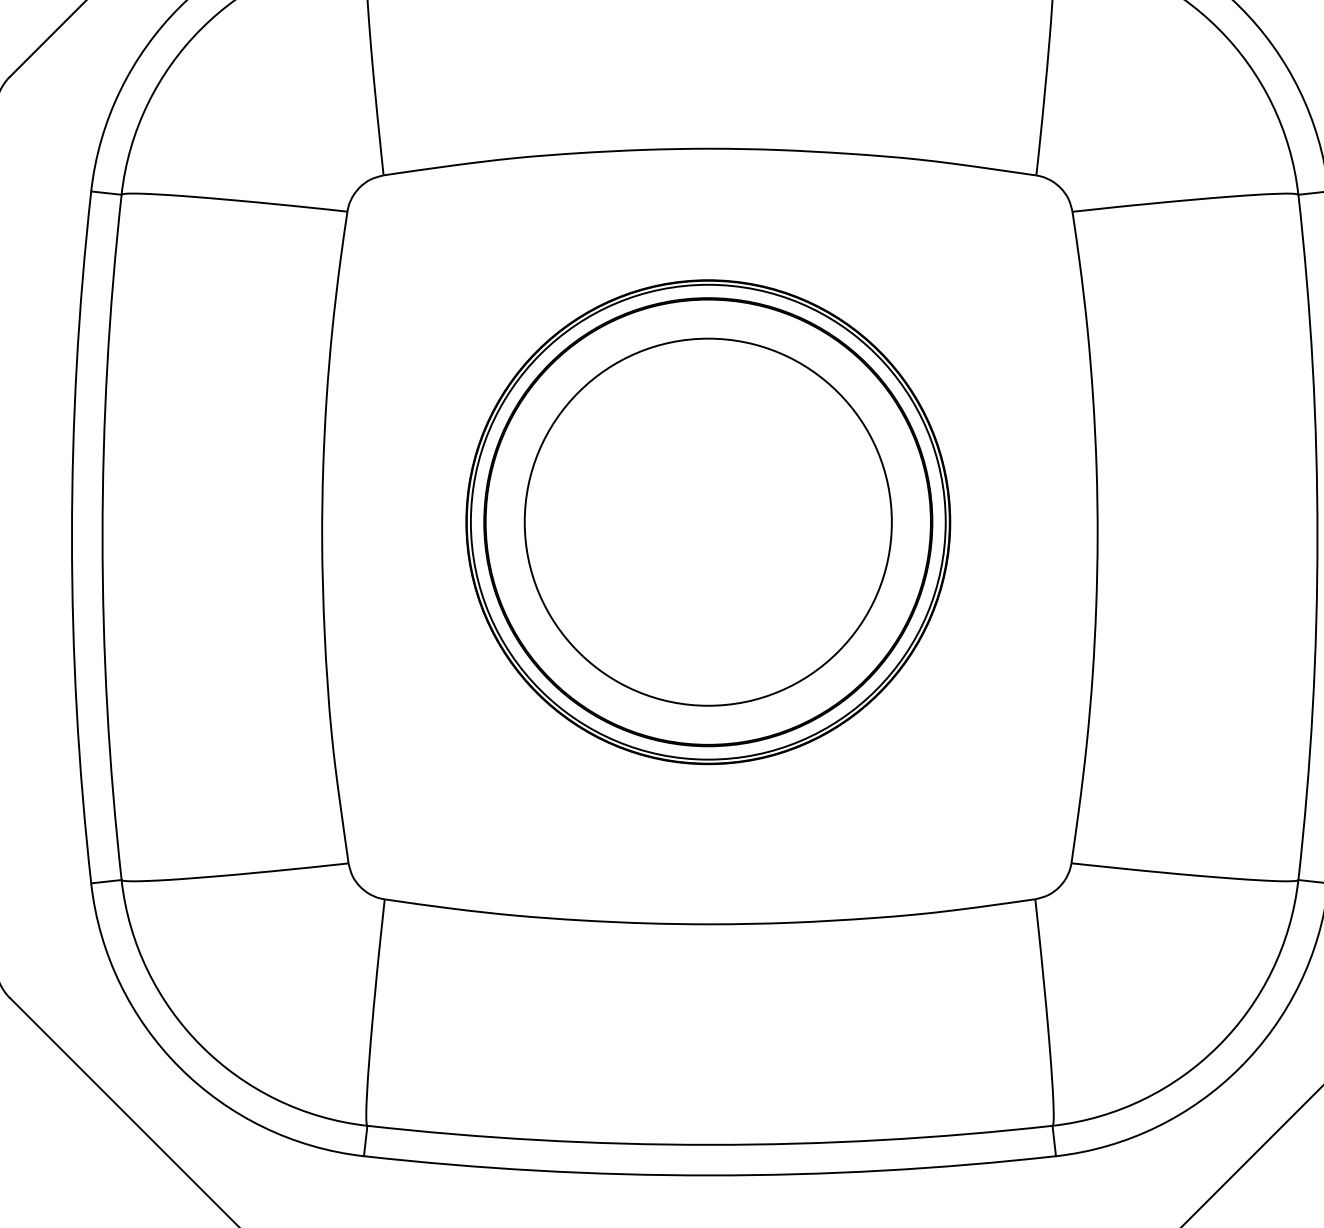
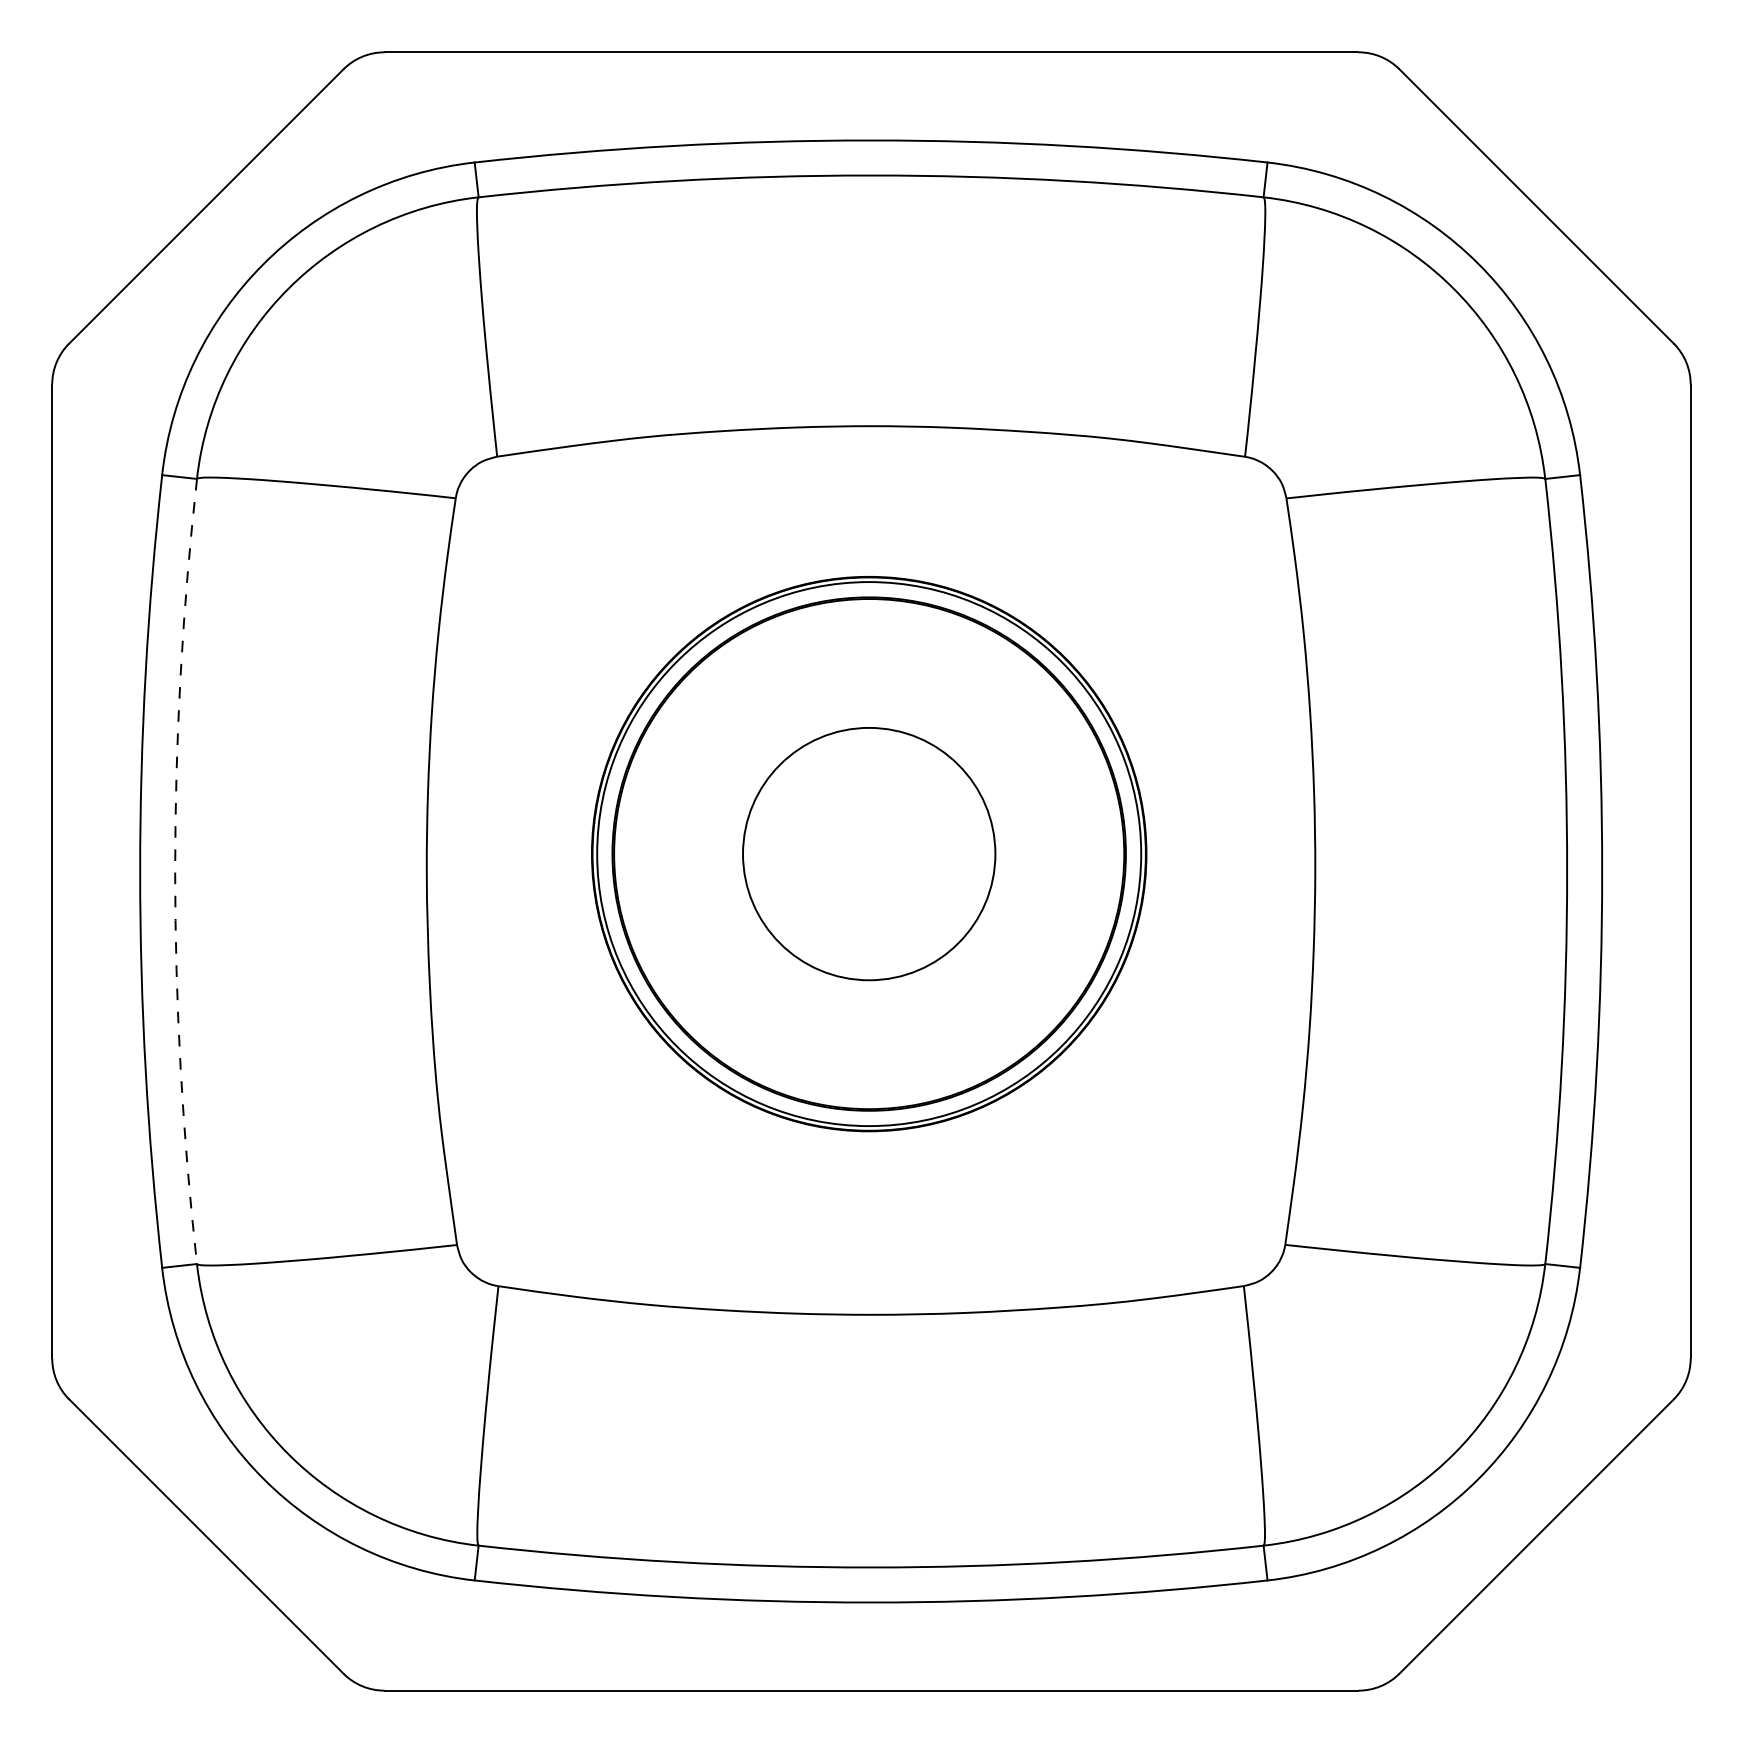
circle: (707, 521) -> (868, 853), size x0.6
arc: (102, 537) -> (175, 871), solid -> dashed

